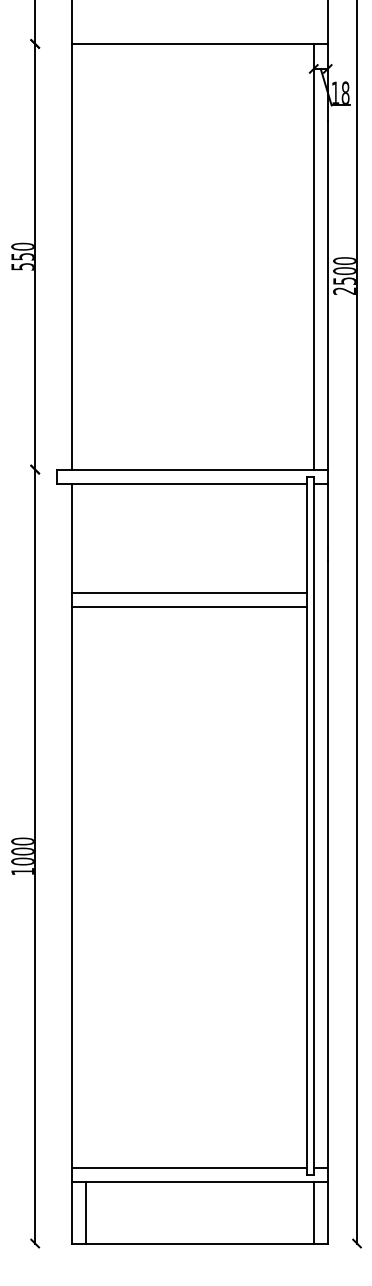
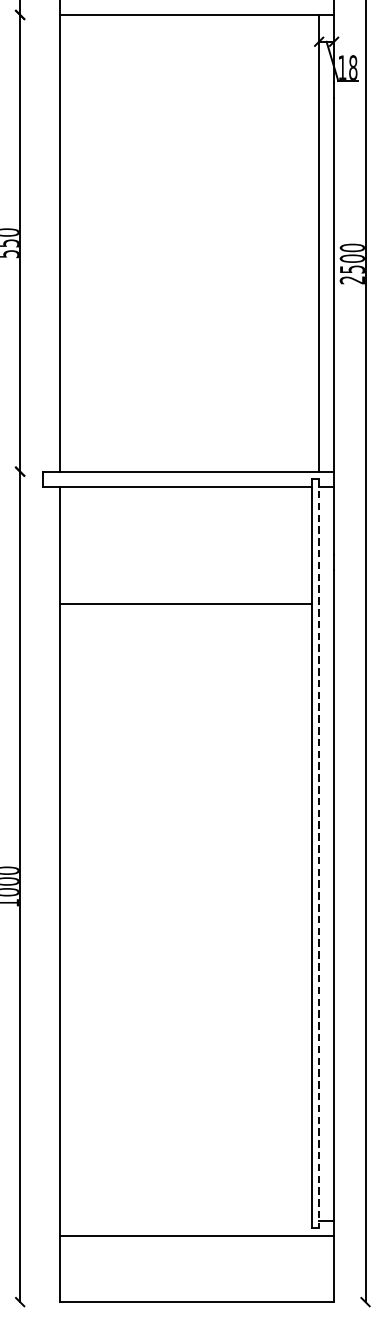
line: (189, 606) -> (185, 618), removed
line: (313, 826) -> (318, 854), solid -> dashed
line: (189, 1167) -> (185, 1220), removed
line: (86, 1212) -> (75, 1268), removed
line: (313, 1212) -> (318, 1268), removed

